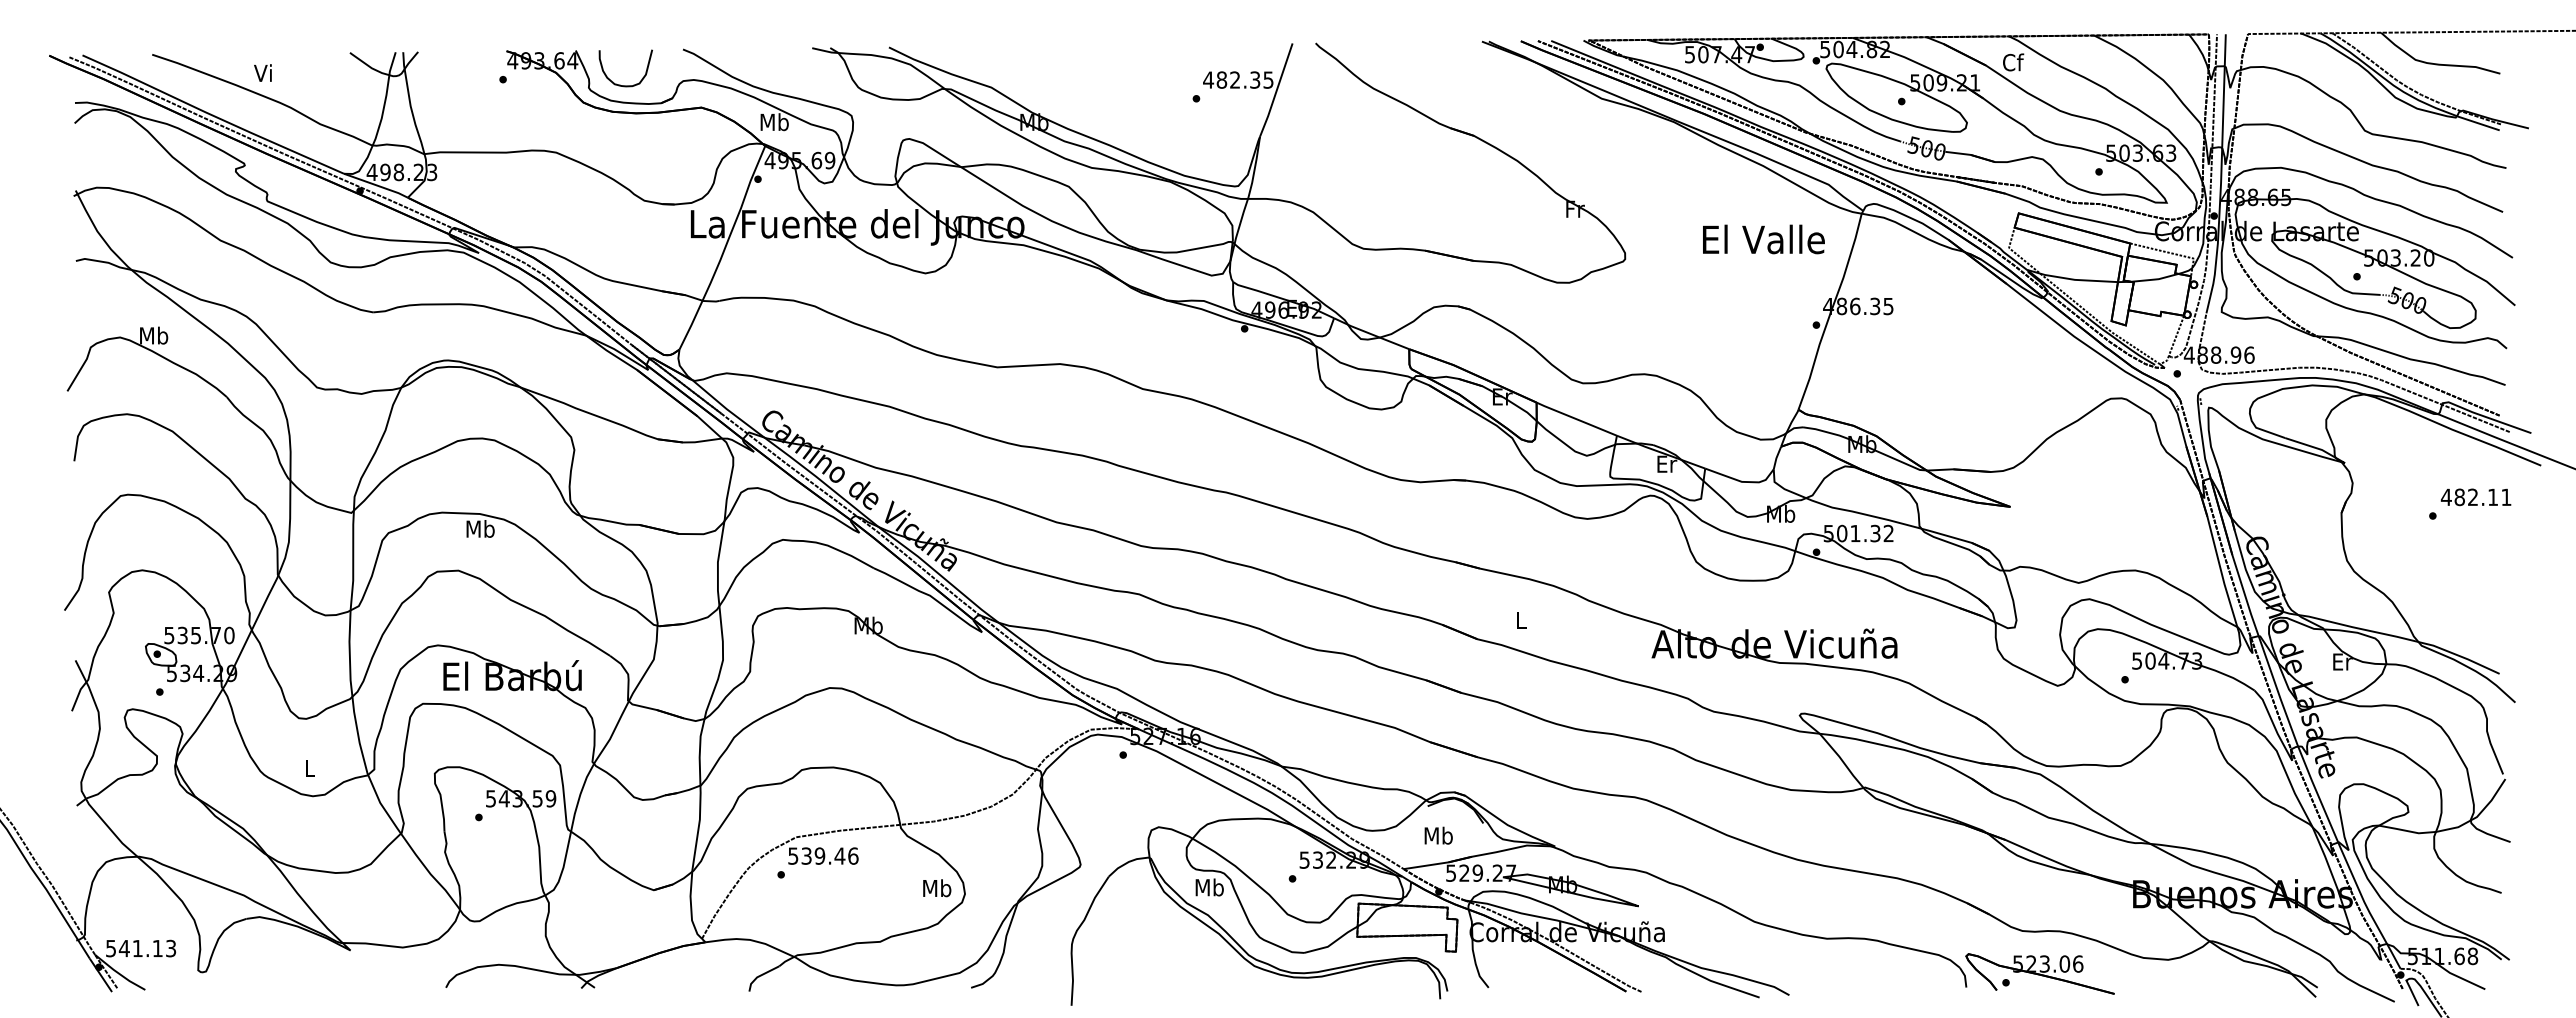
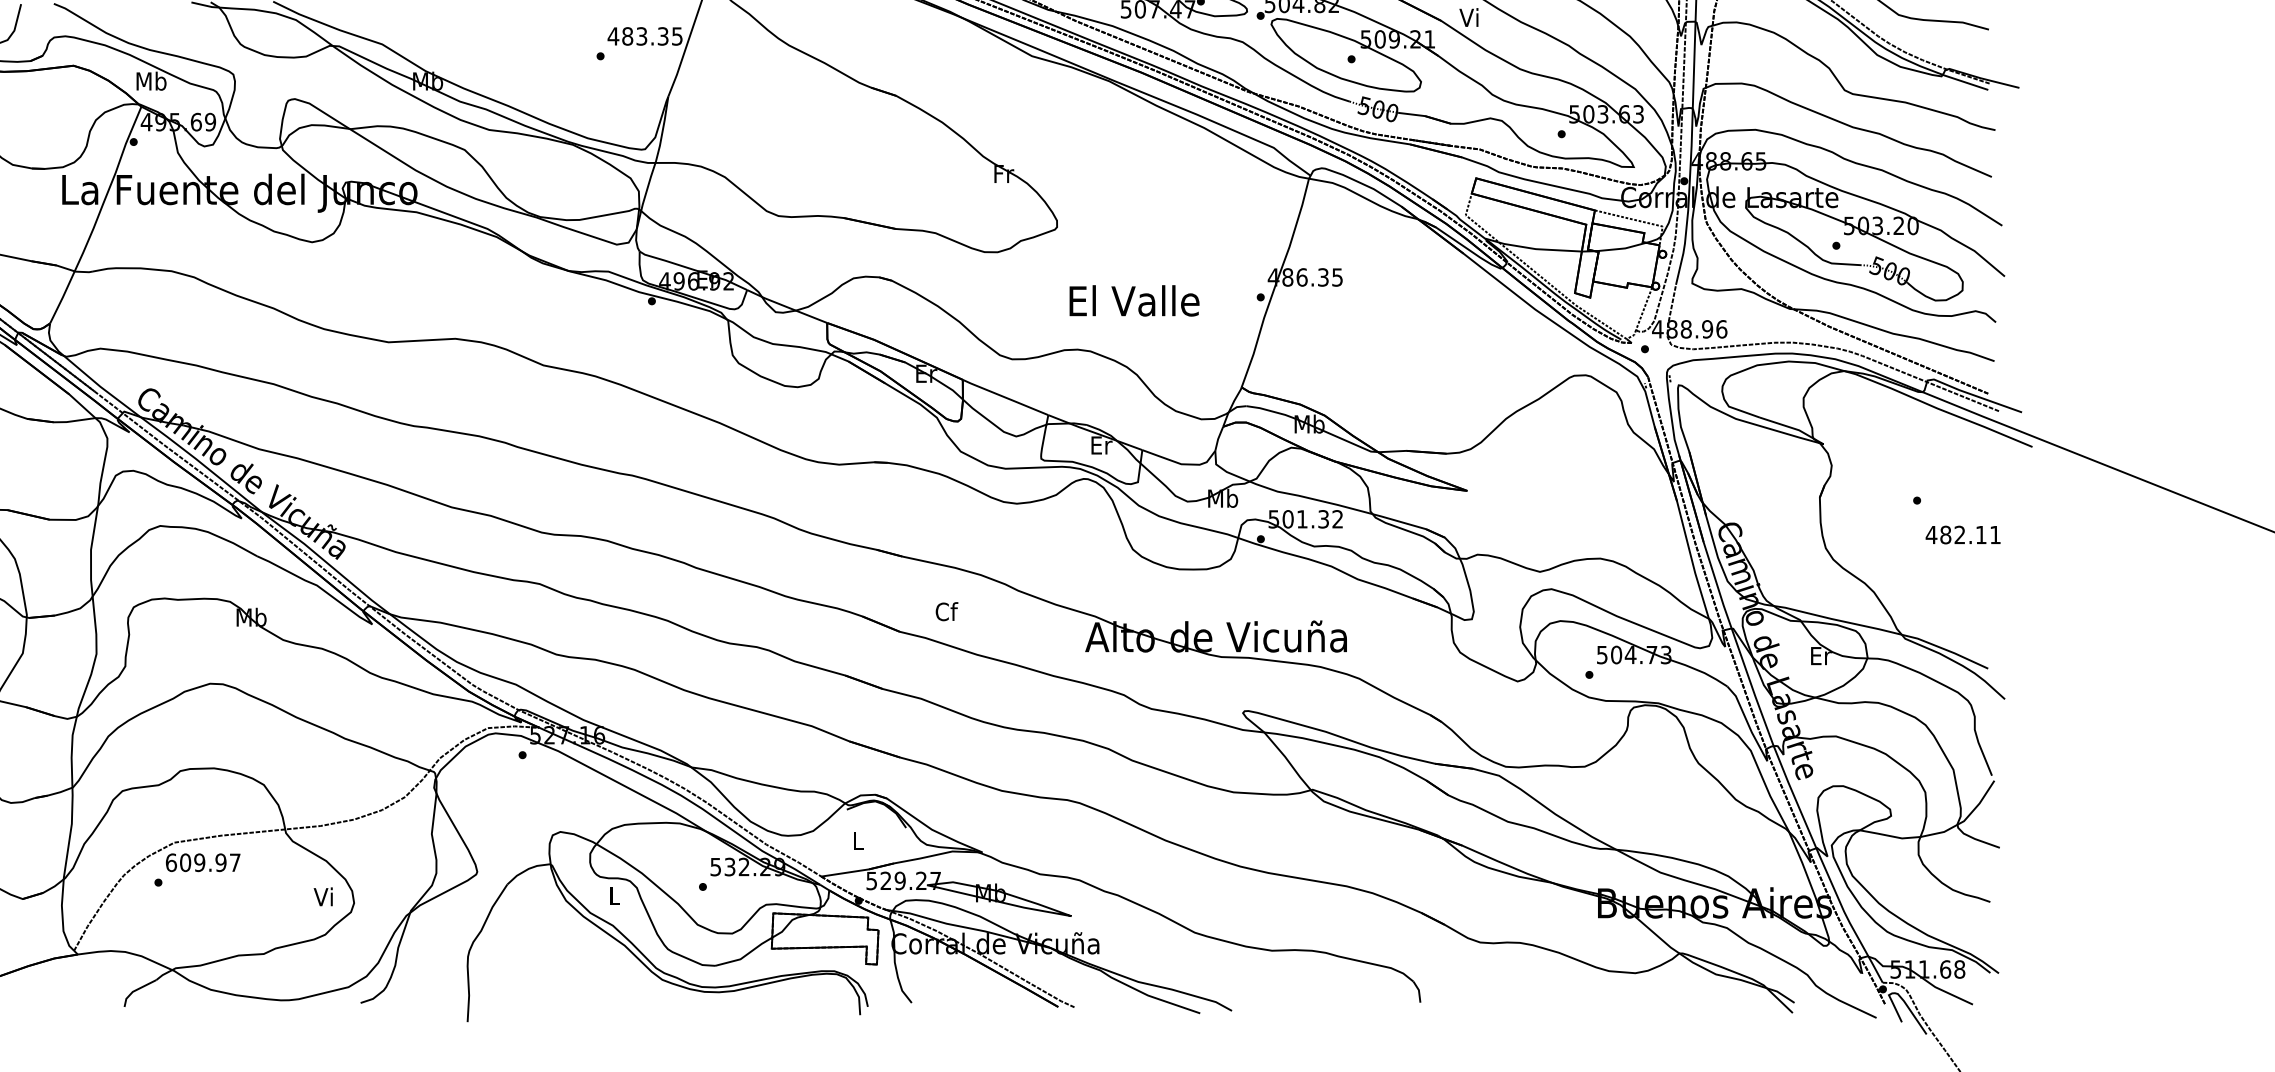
text: (2013, 62) -> (1470, 17), Cf -> Vi
text: (1235, 79) -> (642, 35), 482.35 -> 483.35
text: (1763, 239) -> (1134, 300), moved
text: (2475, 497) -> (1962, 535), moved
text: (1521, 620) -> (946, 611), L -> Cf
text: (1438, 835) -> (858, 840), Mb -> L
text: (823, 855) -> (203, 862), 539.46 -> 609.97
text: (1209, 887) -> (614, 896), Mb -> L
text: (937, 888) -> (324, 897), Mb -> Vi
part: (2039, 973) -> (1498, 987), removed

